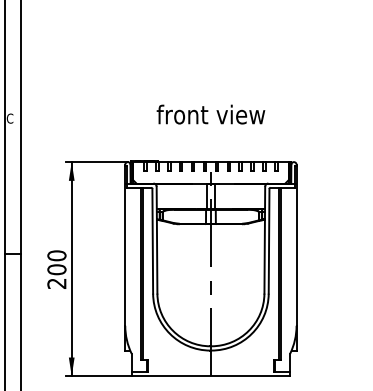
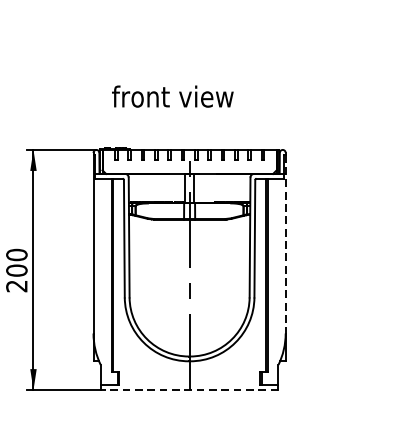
text: (210, 114) -> (172, 96), moved
line: (296, 246) -> (285, 244), solid -> dashed
line: (210, 376) -> (189, 390), solid -> dashed

